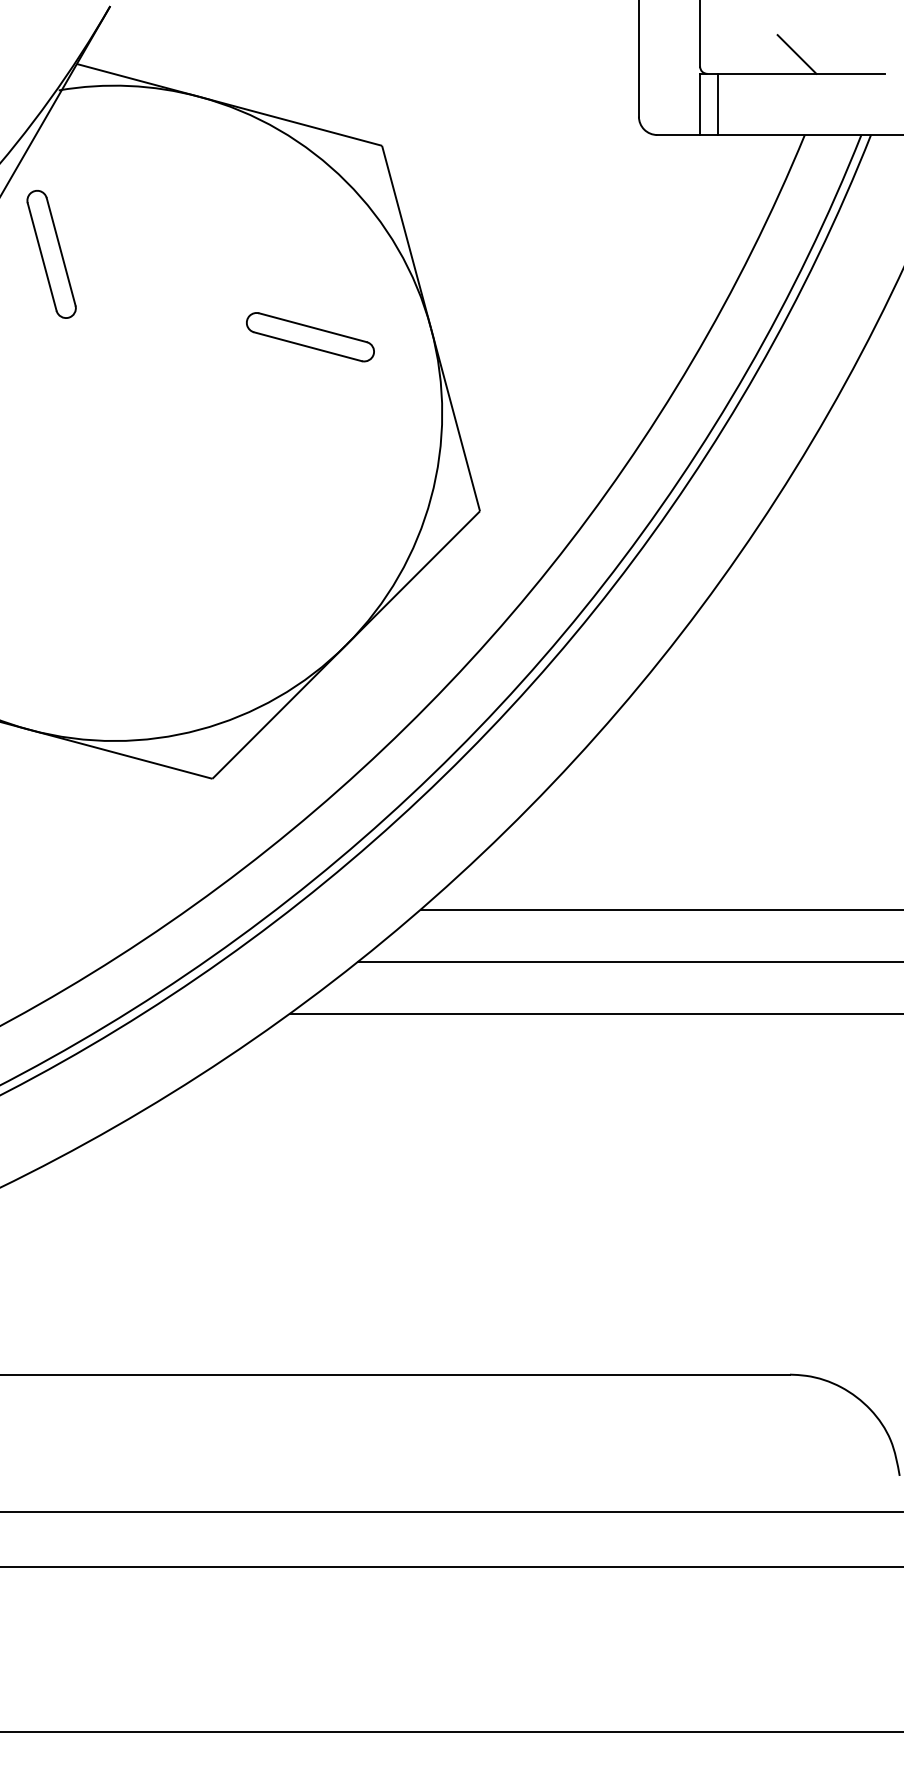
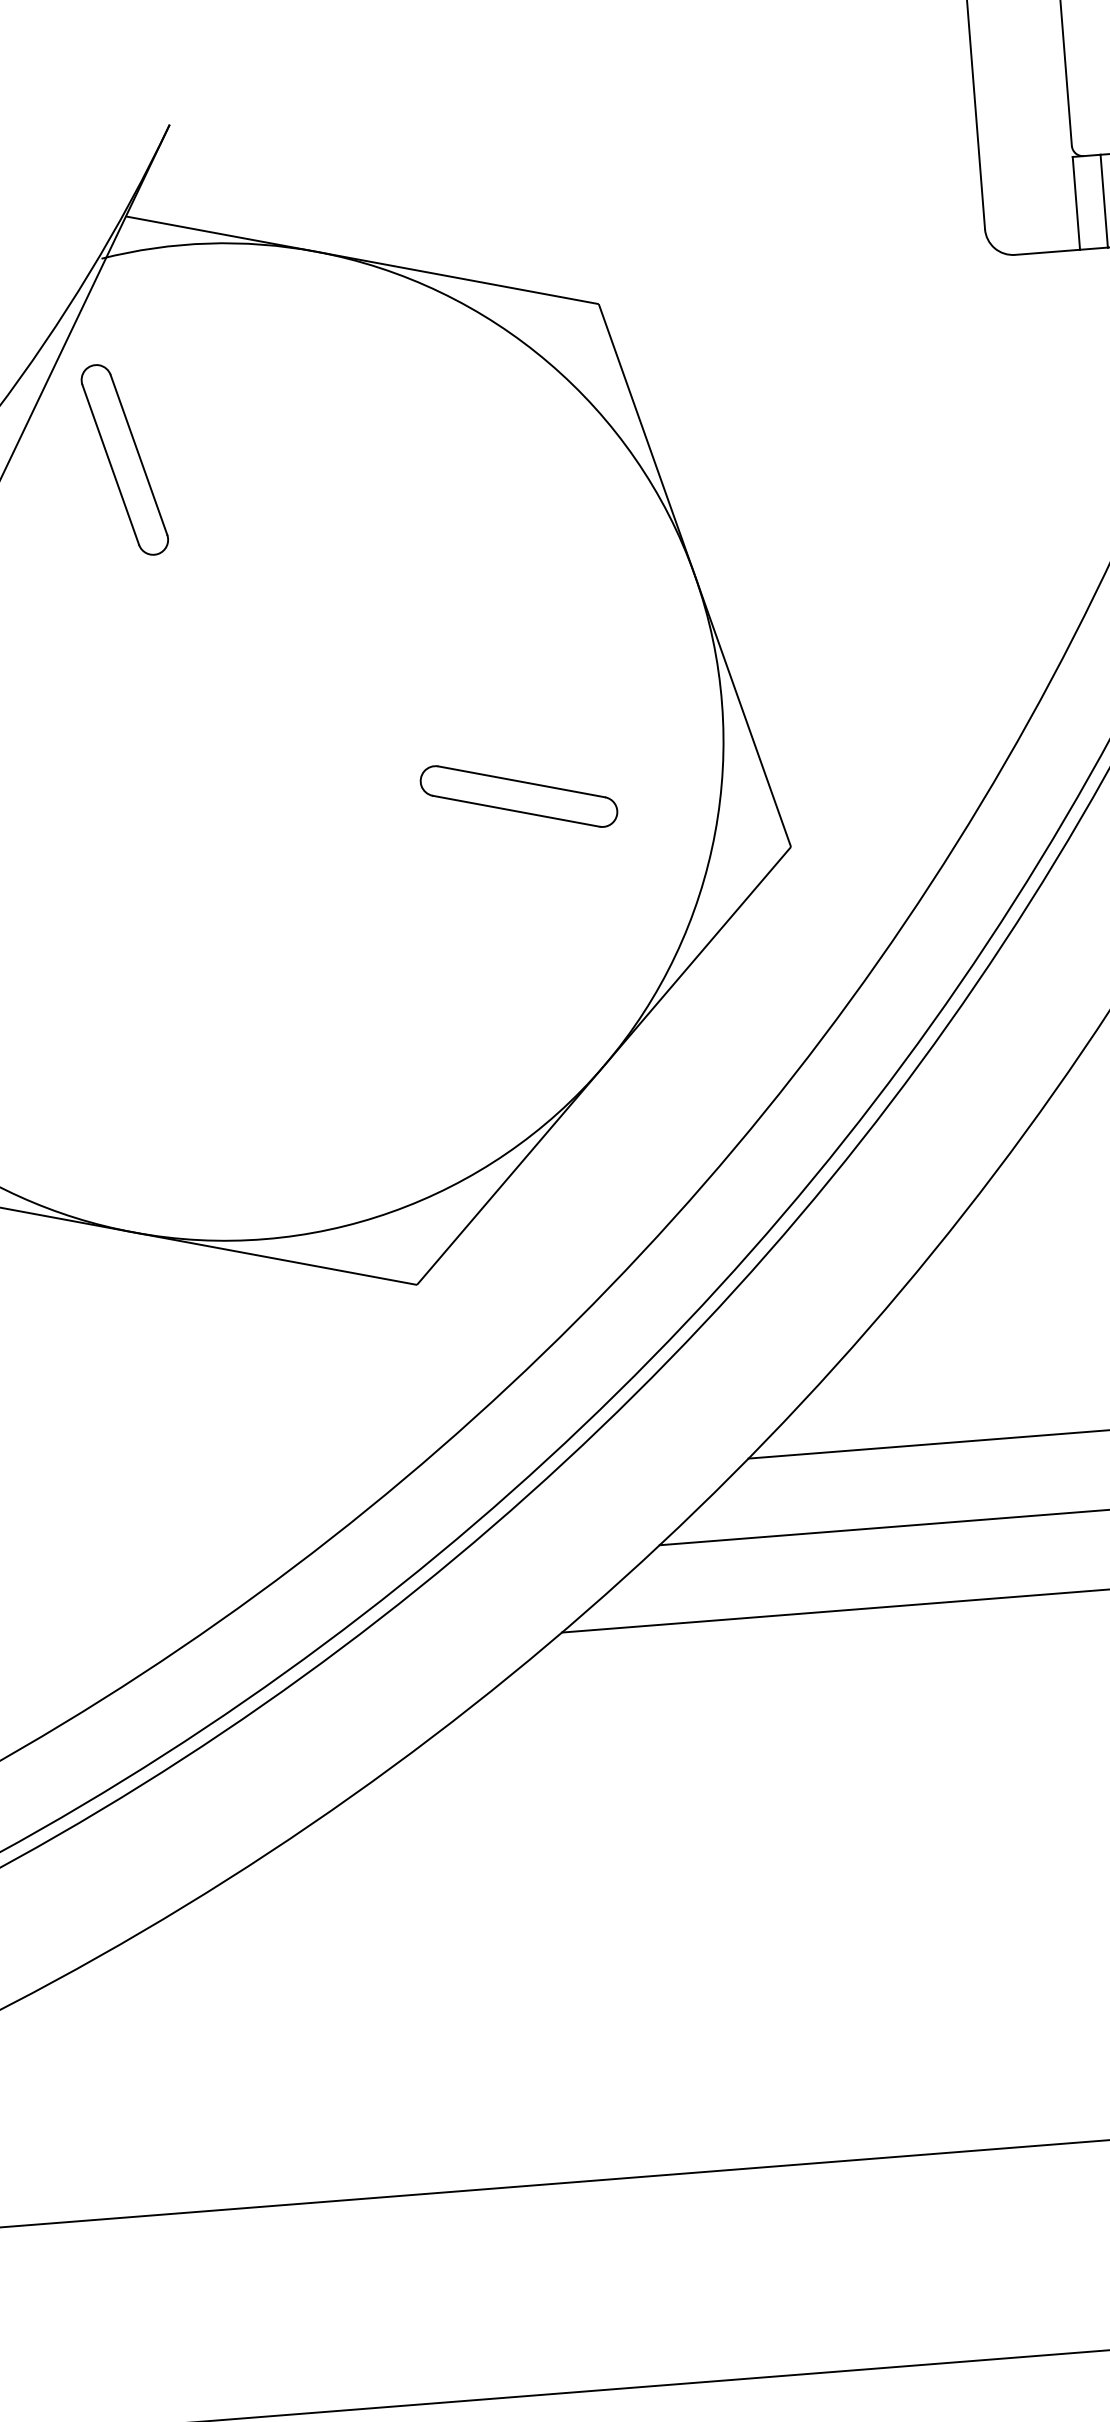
part: (51, 254) -> (124, 460), moved
part: (310, 337) -> (519, 796), moved

